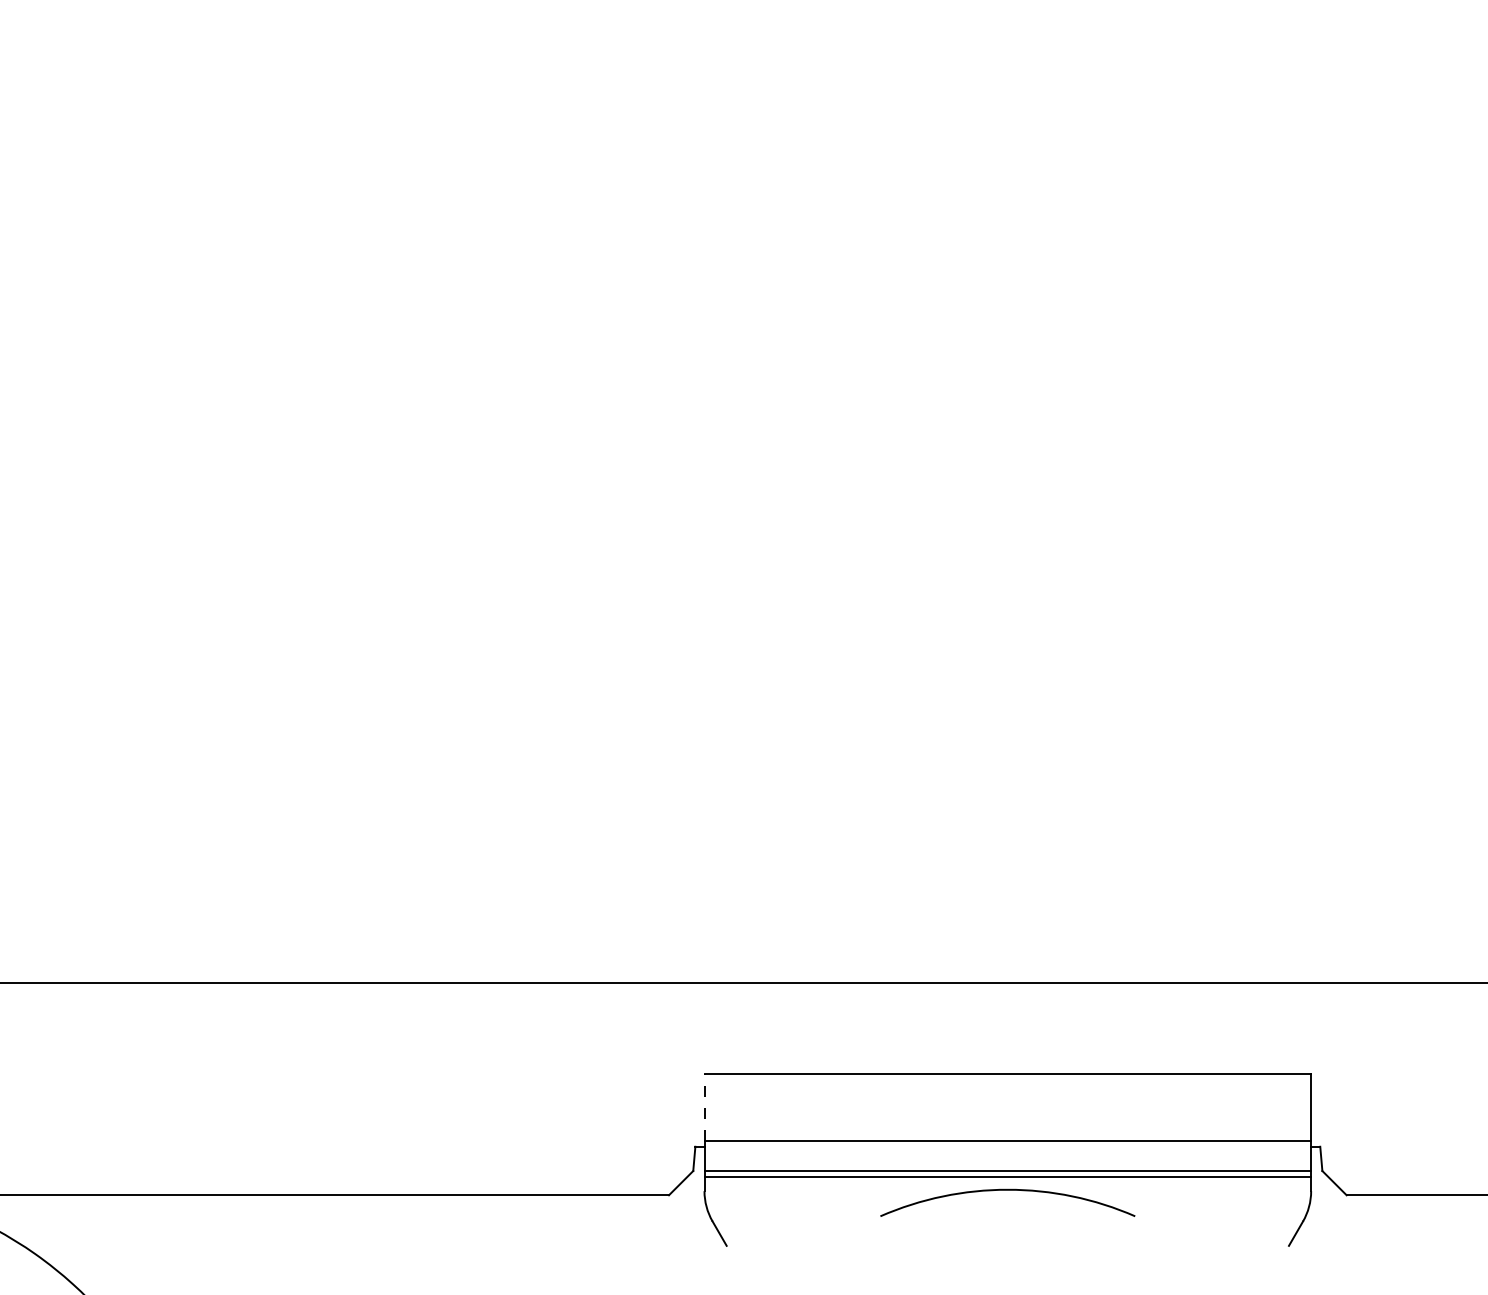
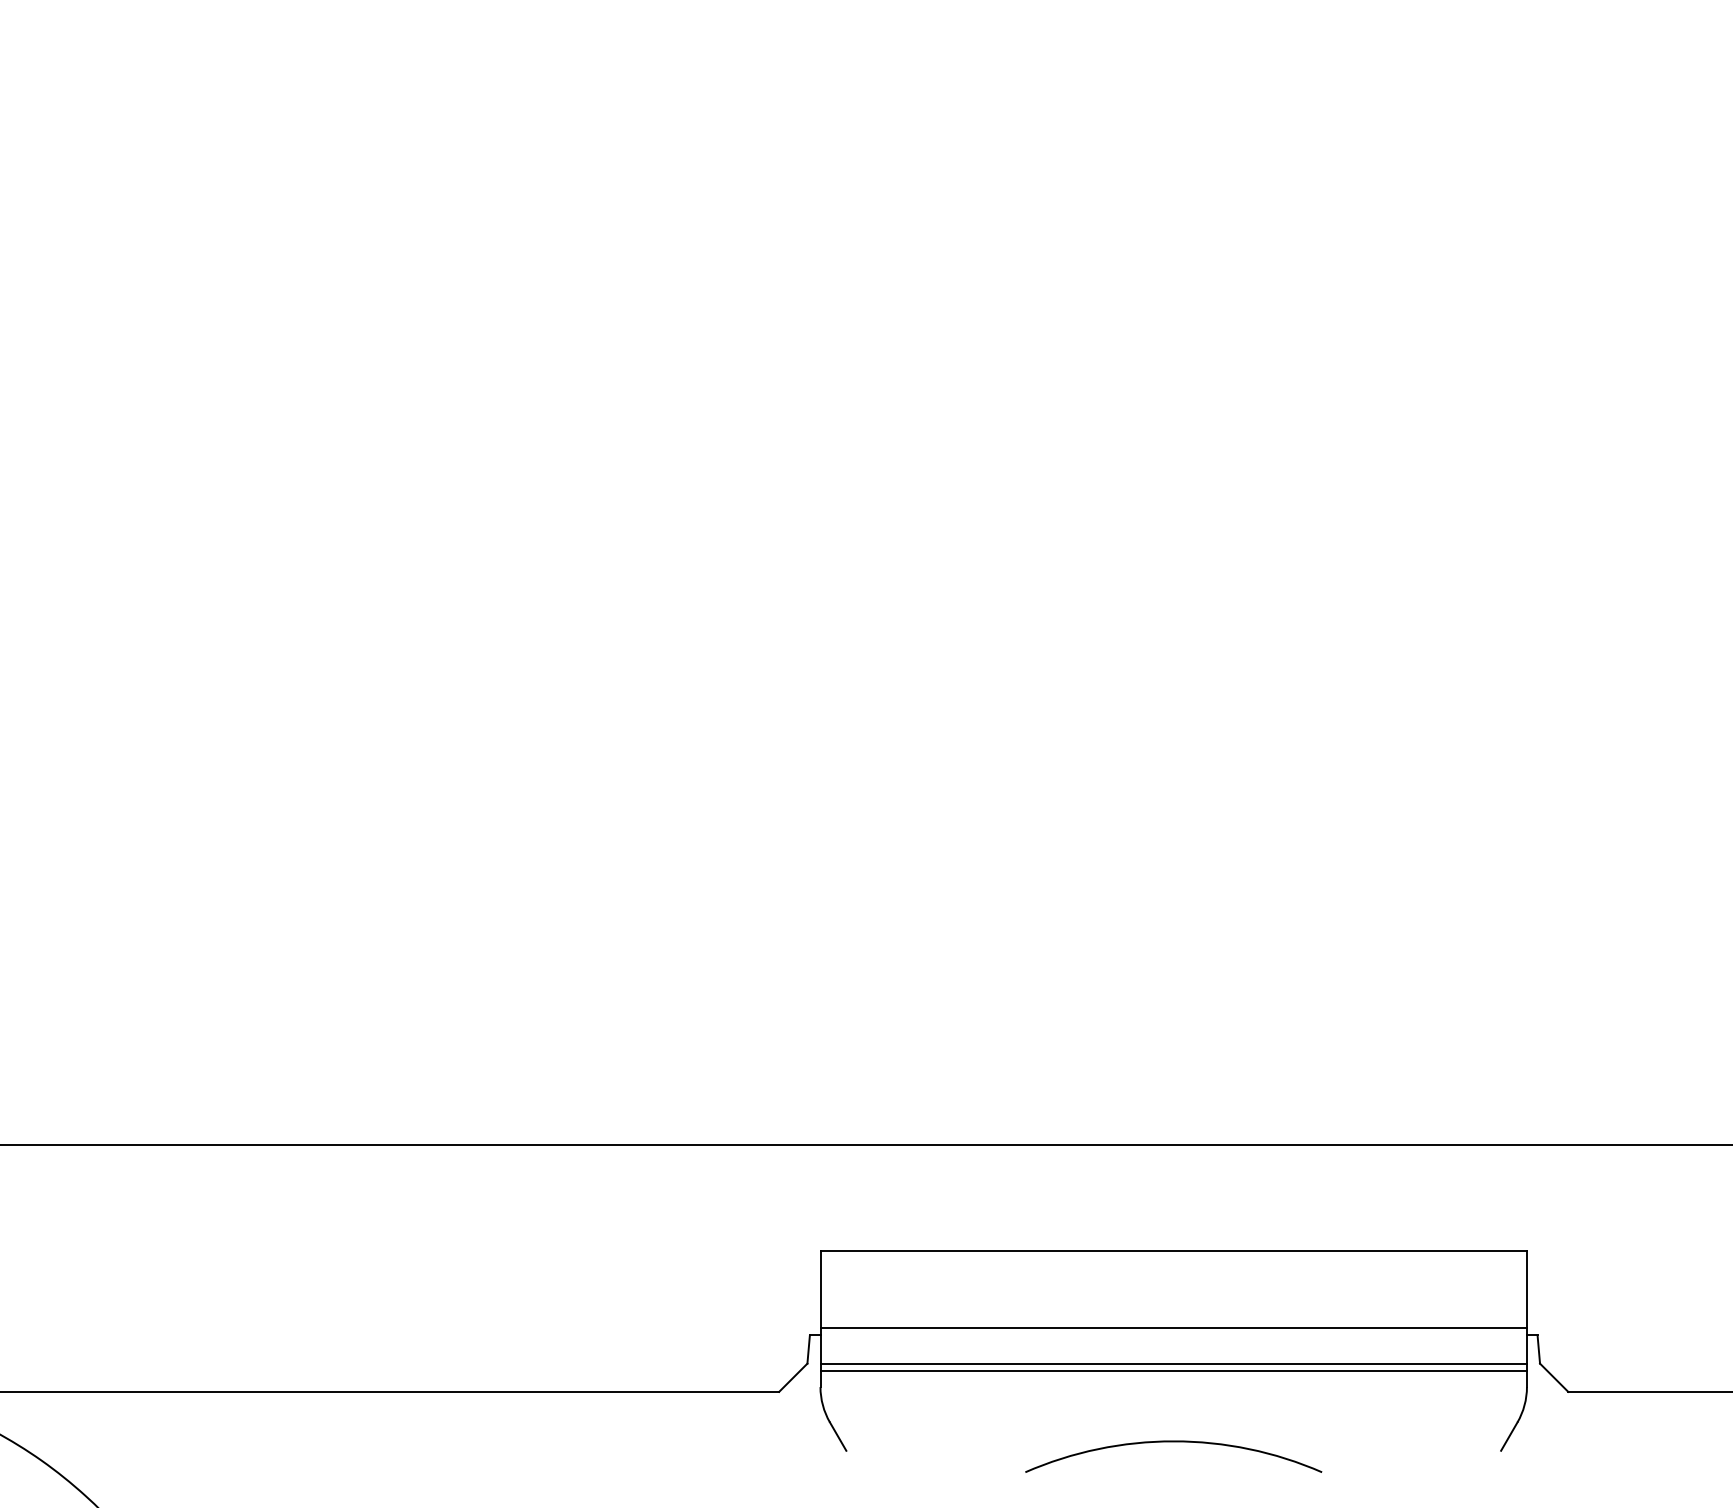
line: (704, 1106) -> (820, 1288), dashed -> solid
arc: (1007, 1190) -> (1173, 1442), moved

